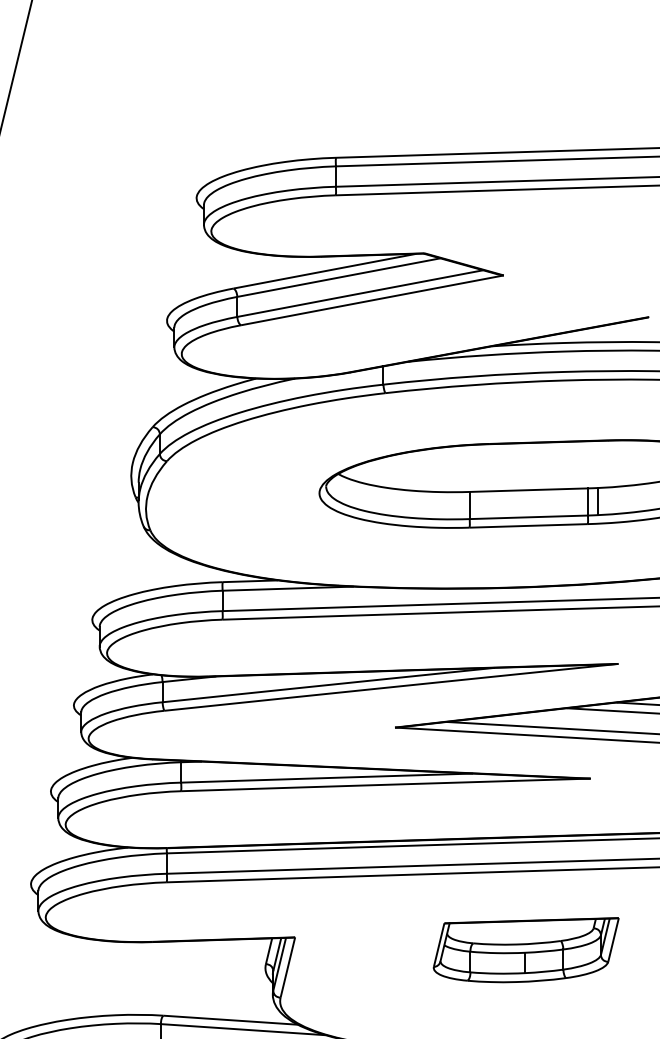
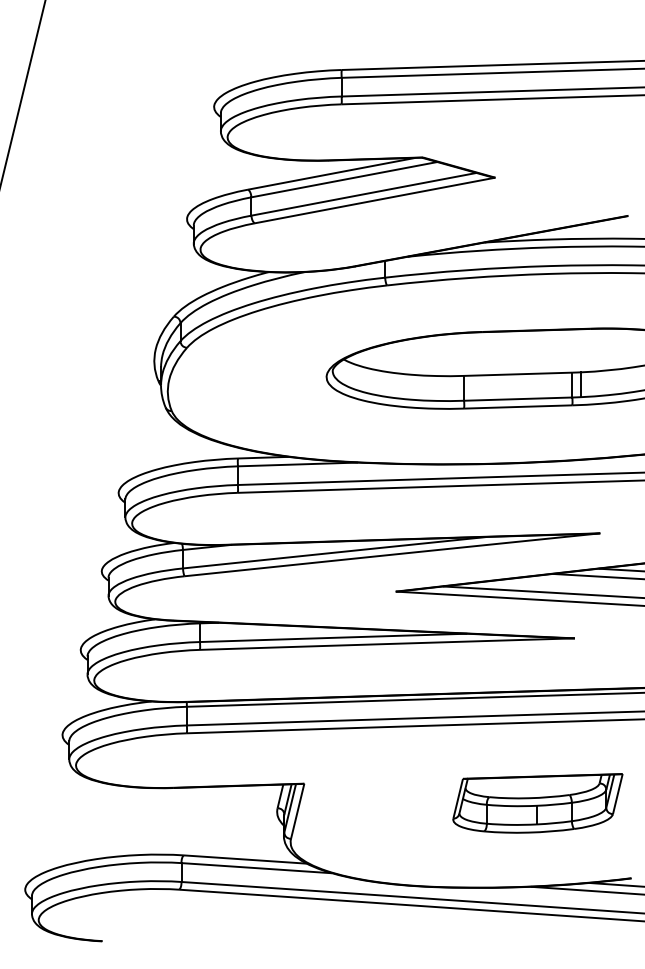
part: (525, 950) -> (537, 803), moved

